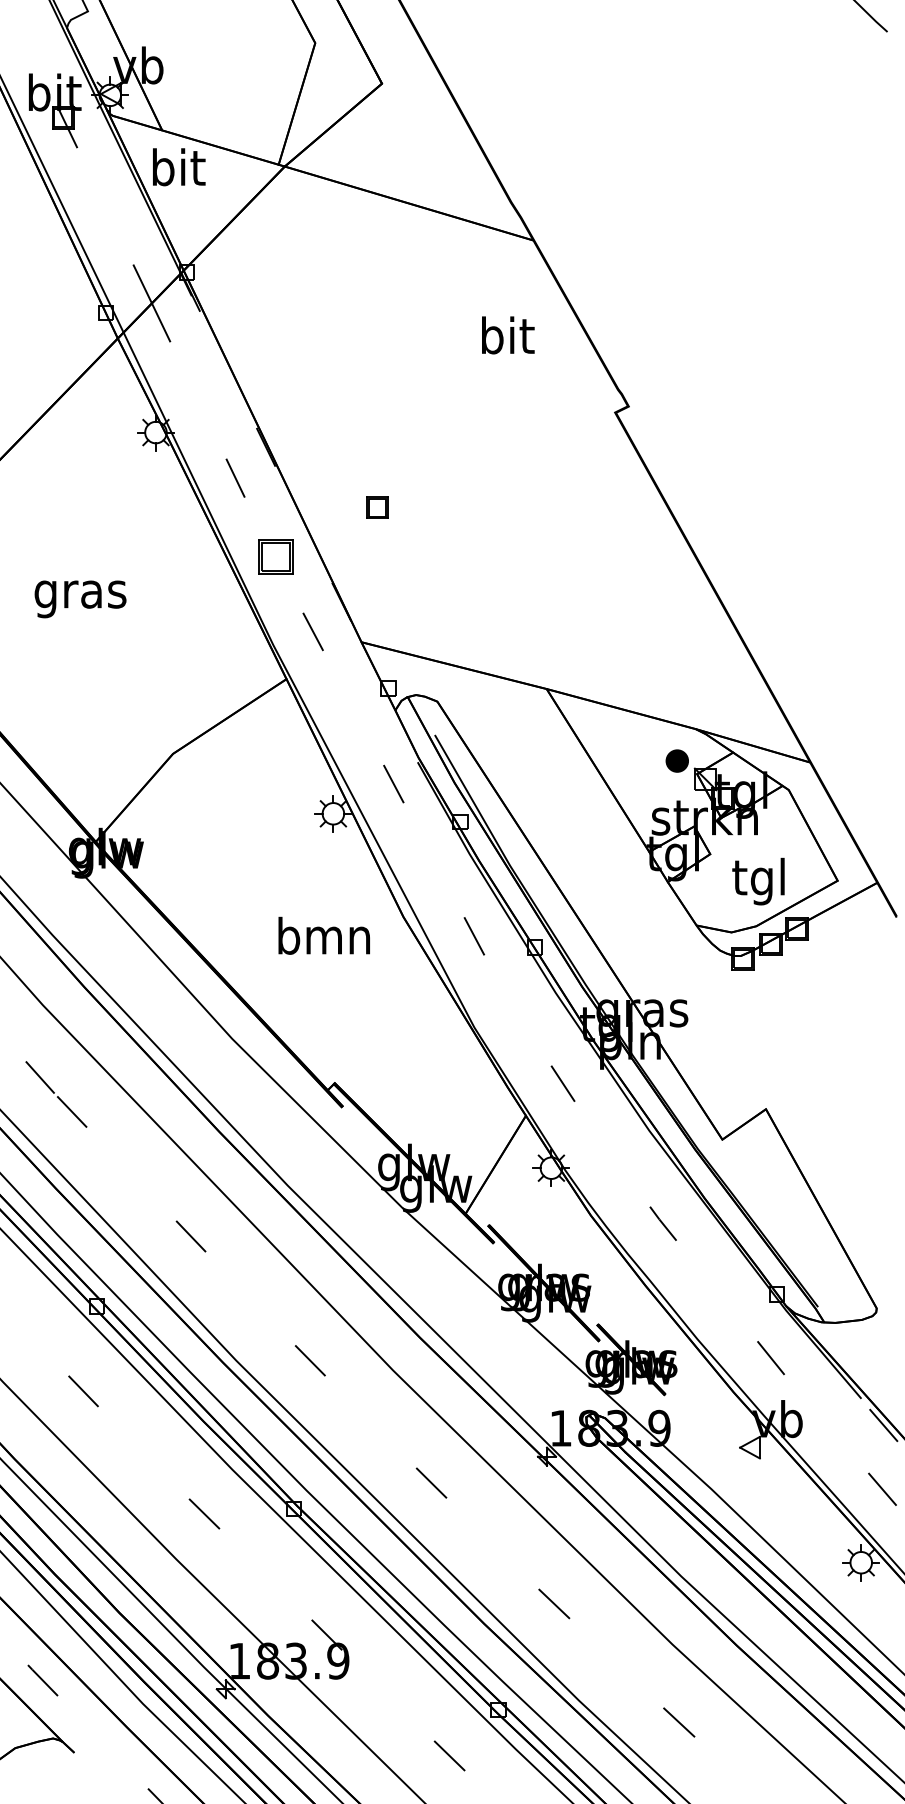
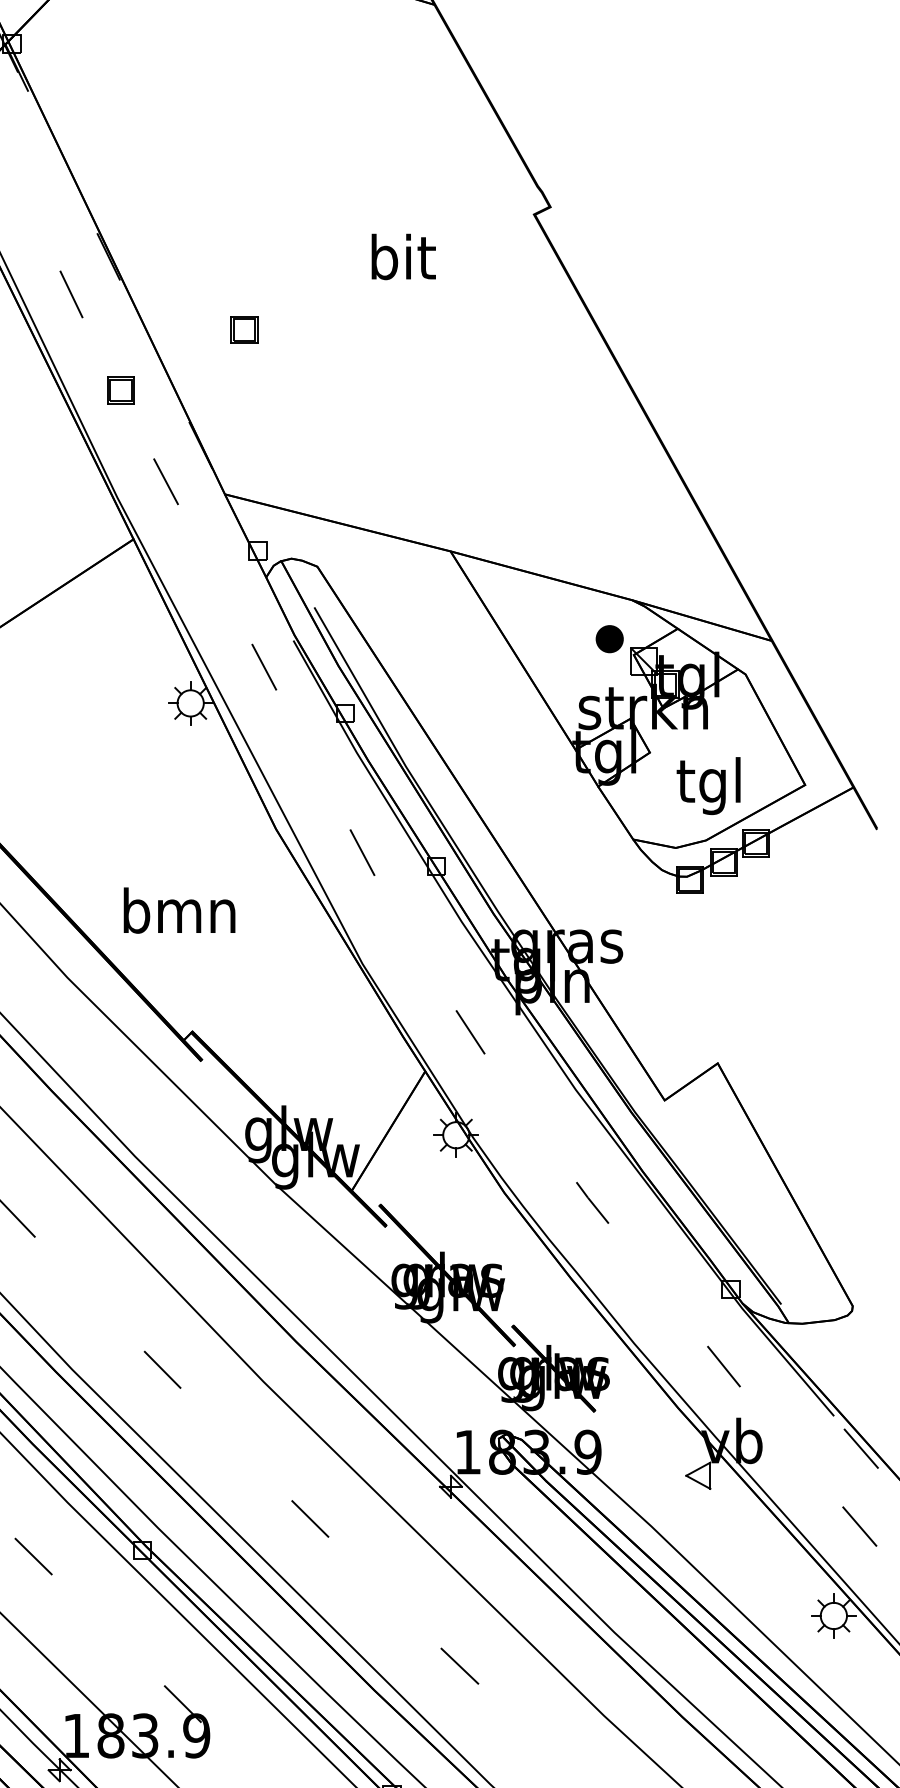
text: (508, 335) -> (404, 257), moved
part: (275, 556) -> (120, 389), size x0.62
text: (323, 935) -> (178, 910), moved

